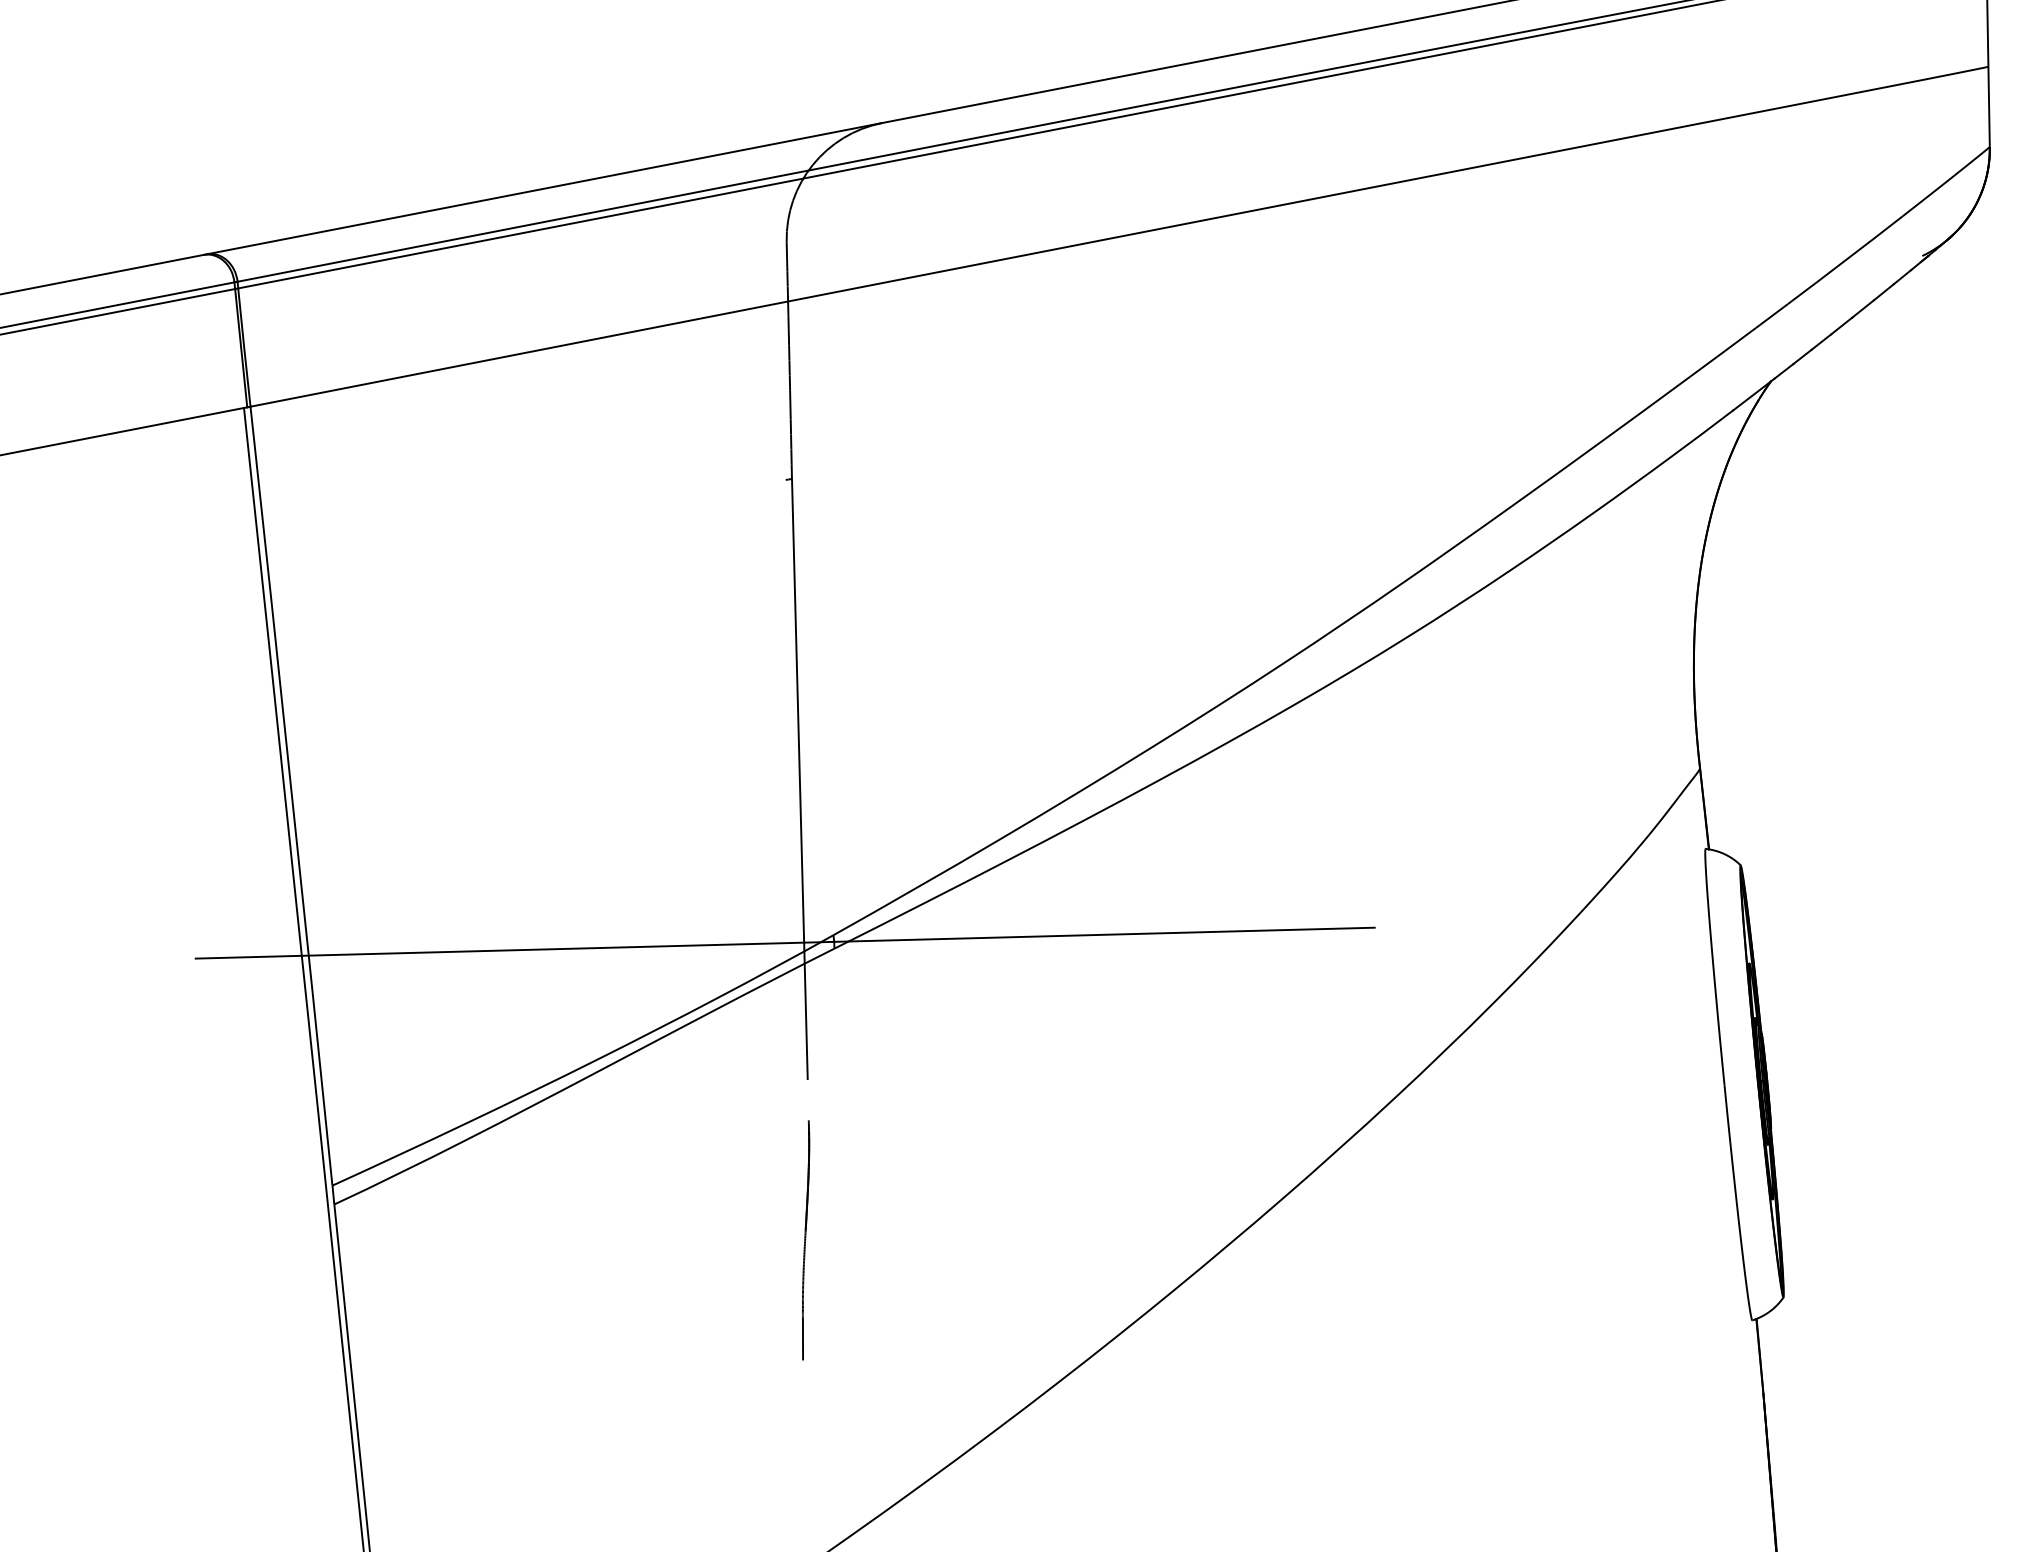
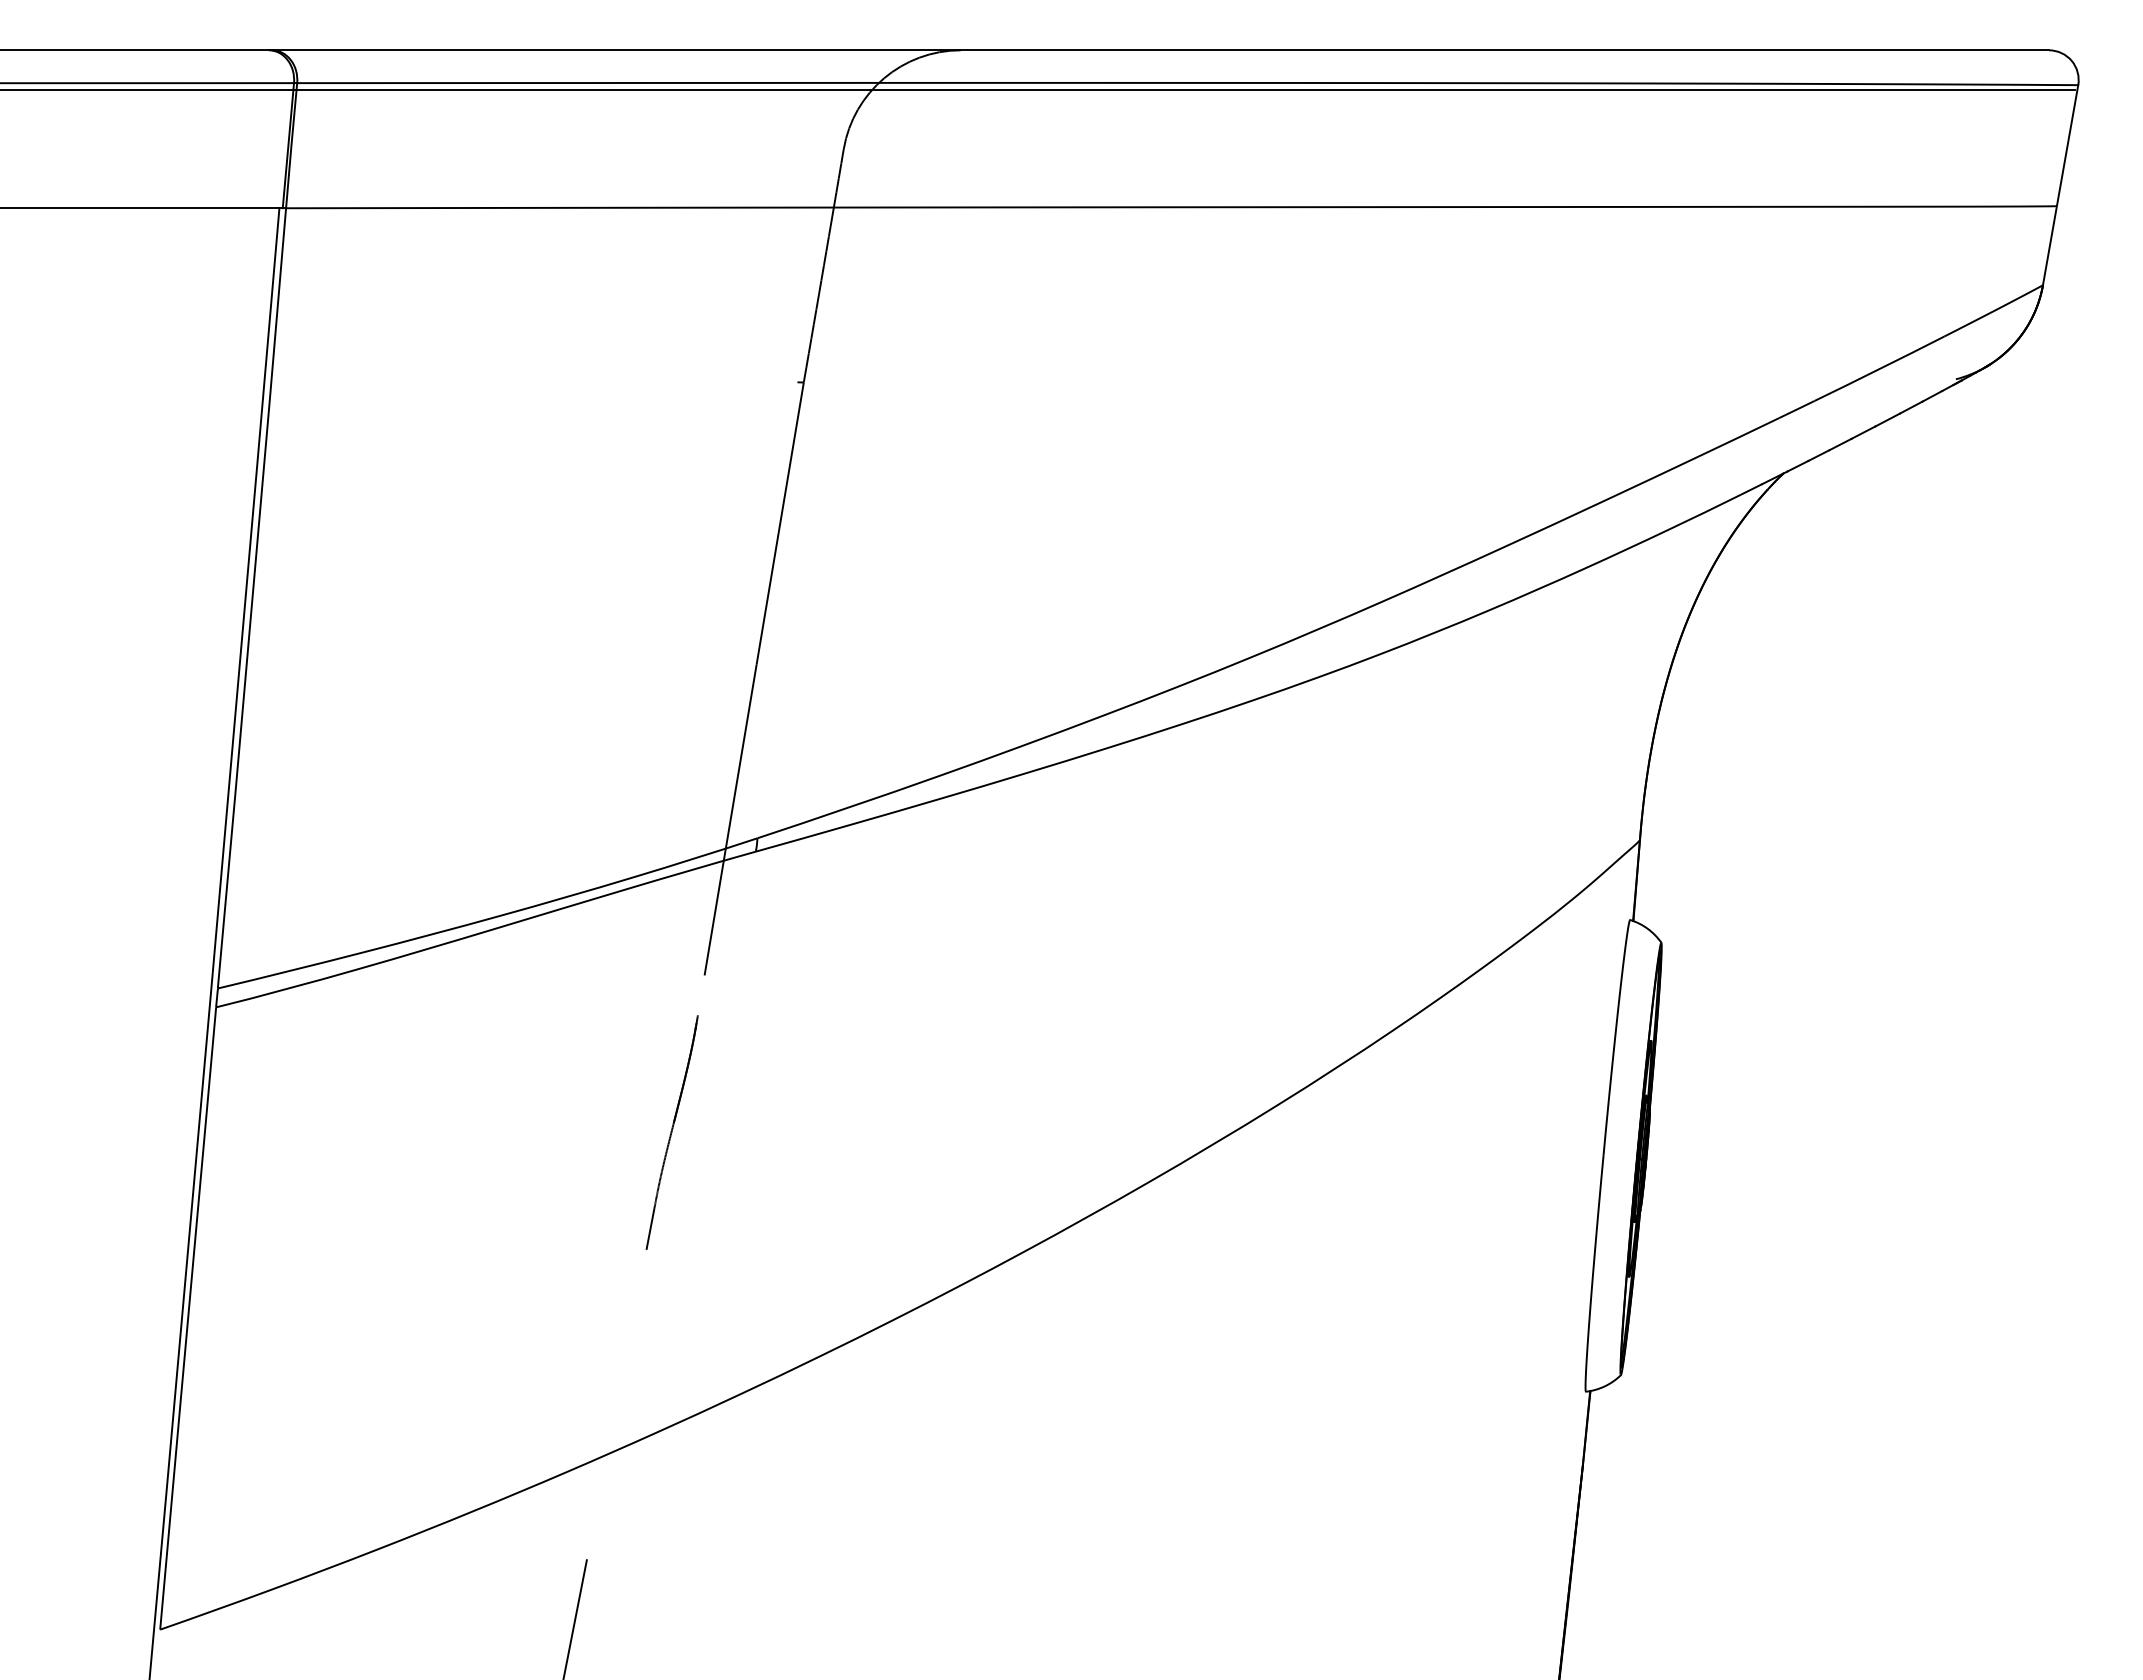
line: (807, 942) -> (730, 840), removed

